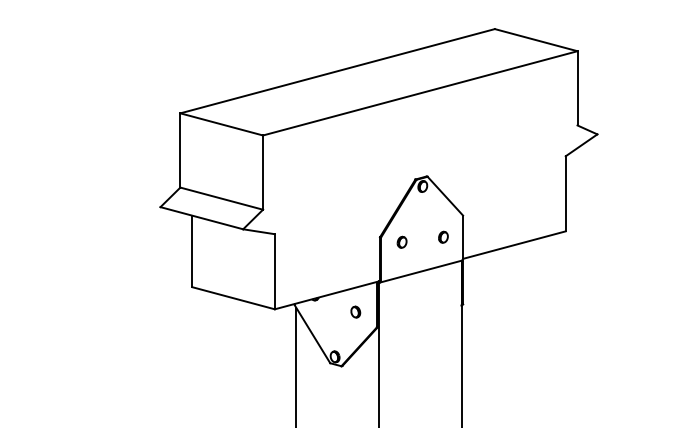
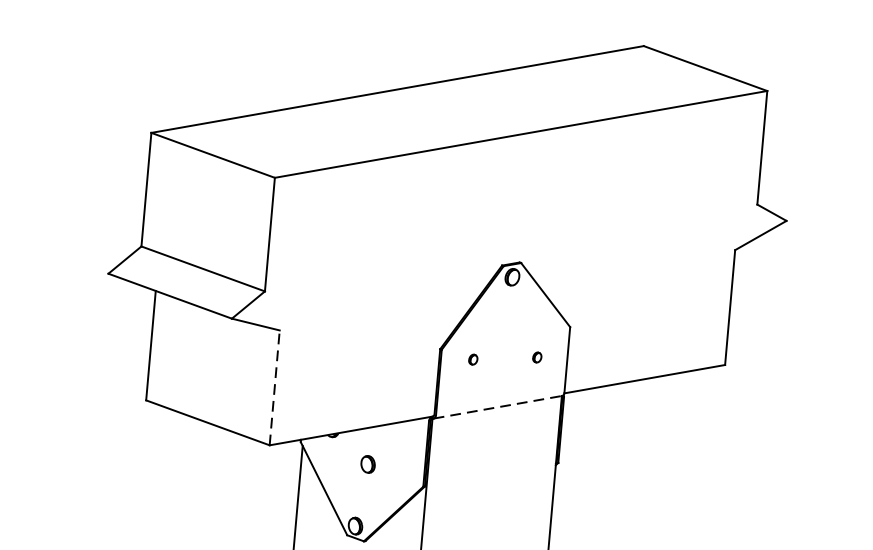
part: (443, 236) -> (537, 356), size x0.6
part: (401, 241) -> (472, 358), size x0.6
line: (274, 271) -> (274, 387), solid -> dashed
line: (421, 271) -> (499, 407), solid -> dashed
part: (355, 311) -> (367, 463), moved

